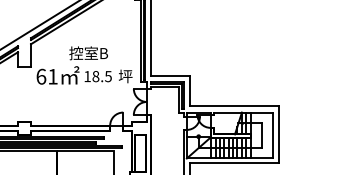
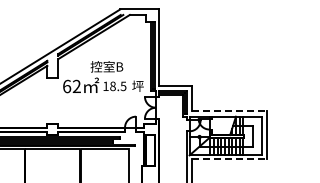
text: (52, 75) -> (76, 85), 61 -> 62
line: (235, 106) -> (230, 111), solid -> dashed
line: (235, 163) -> (230, 159), solid -> dashed

